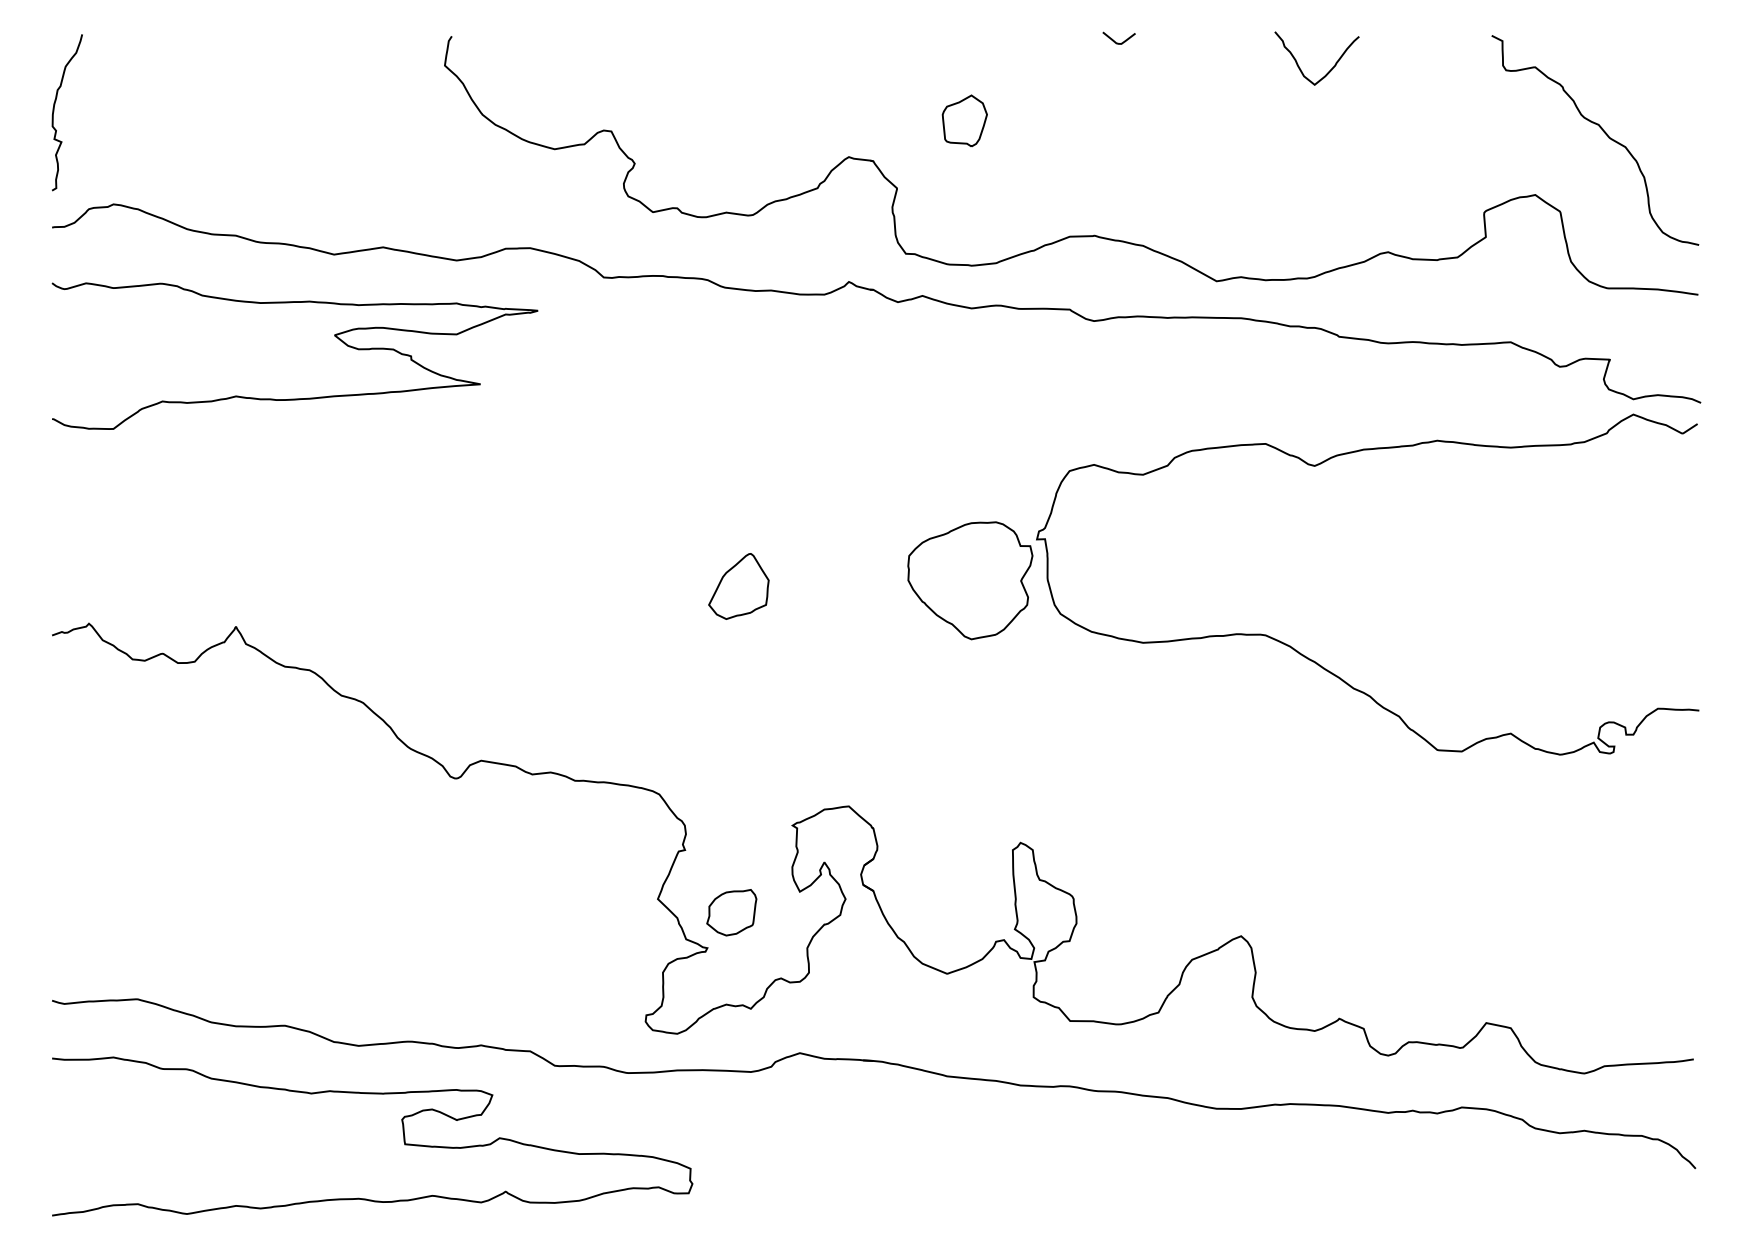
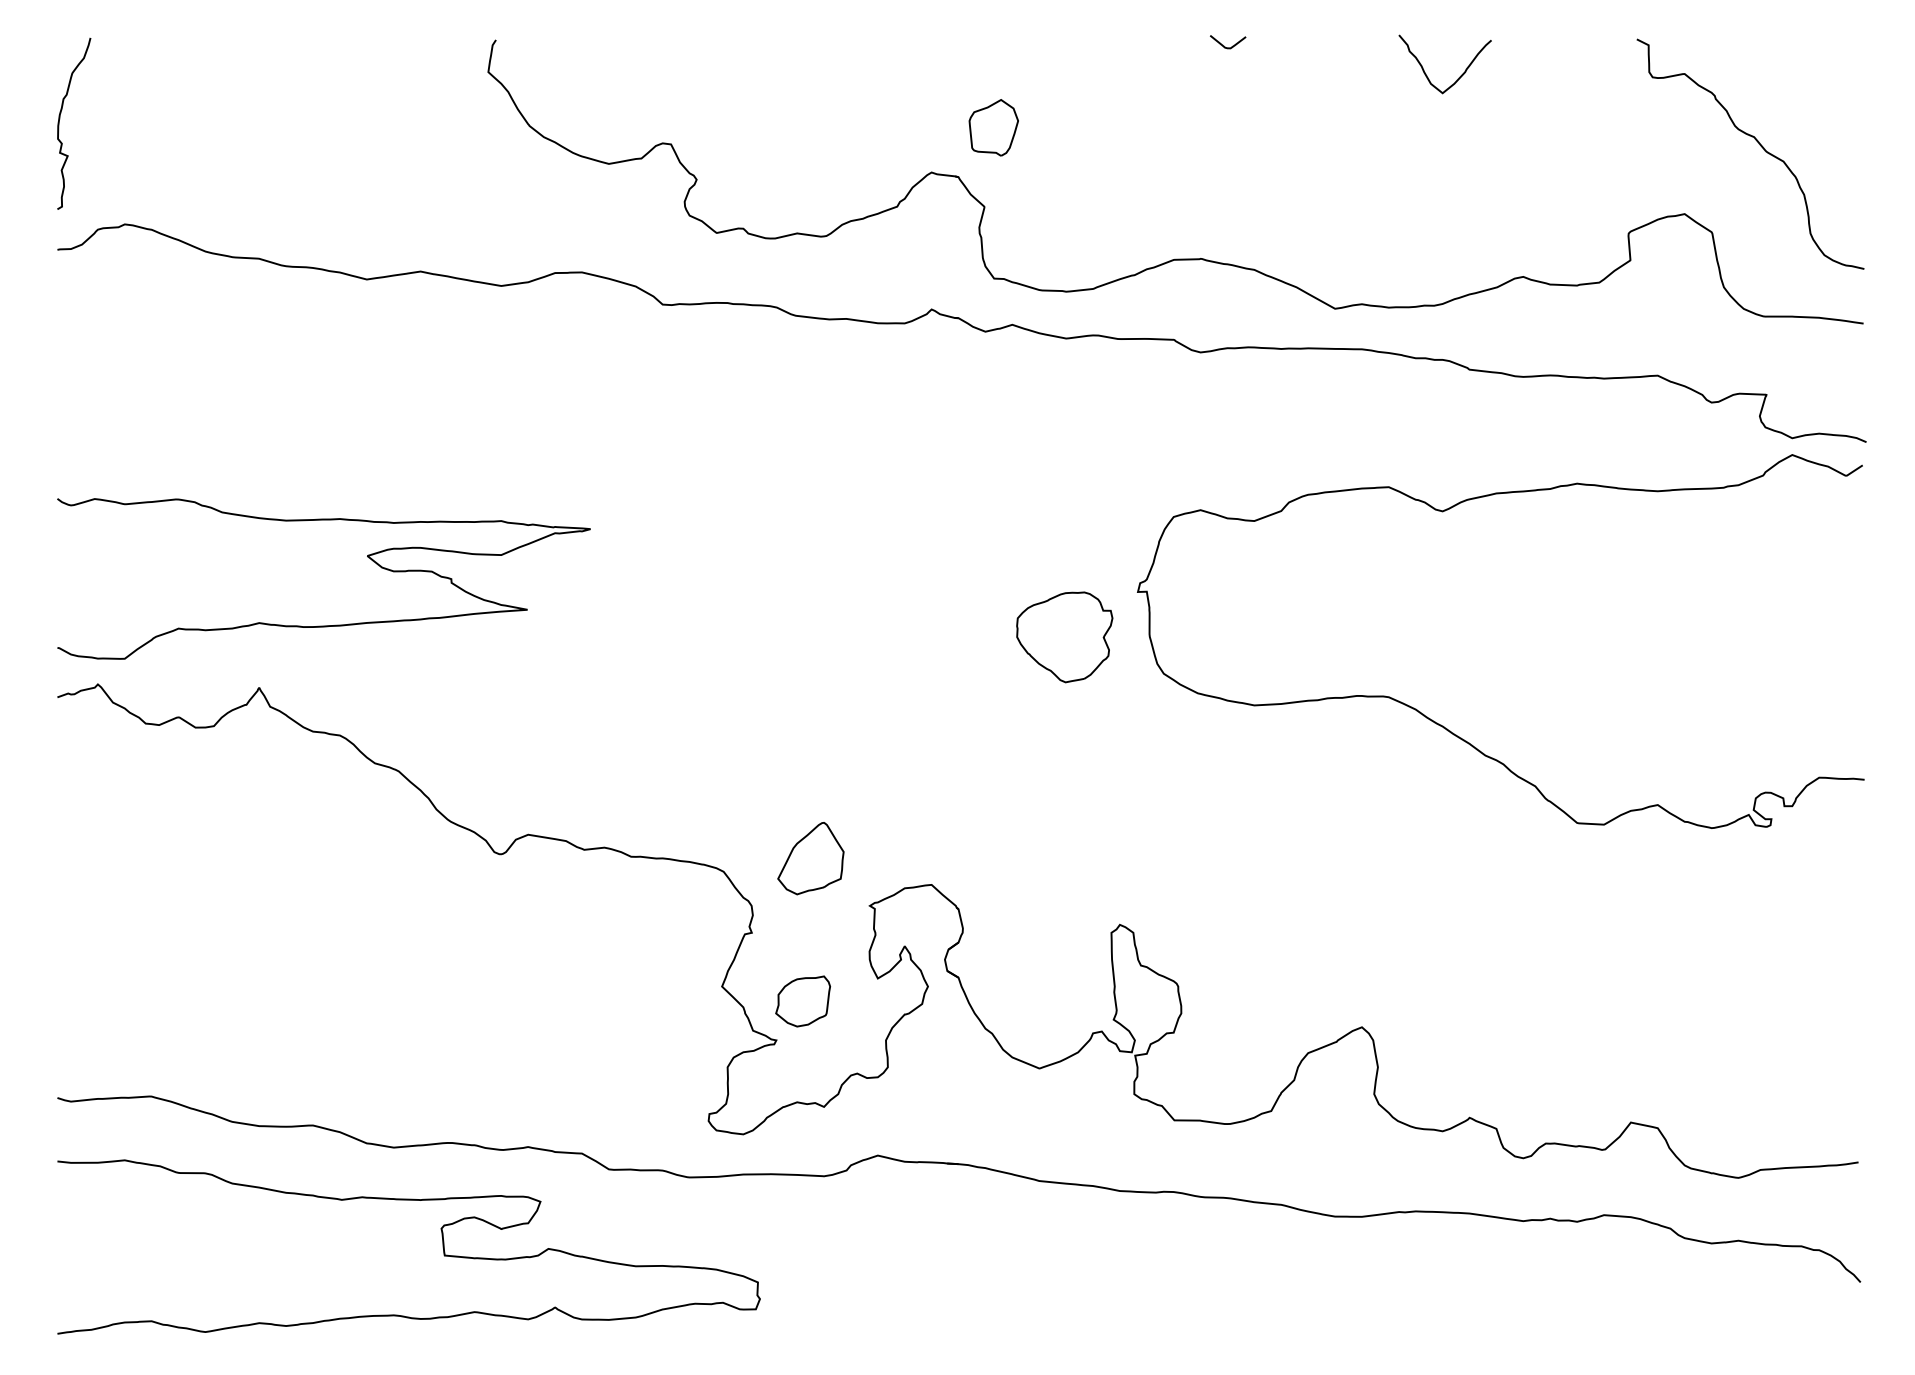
part: (964, 120) -> (993, 127), moved
curve: (294, 398) -> (323, 625), moved
part: (970, 580) -> (1064, 637), size x0.7
part: (738, 586) -> (810, 858), moved

